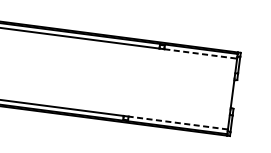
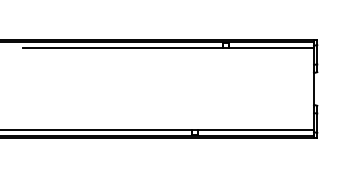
line: (200, 53) -> (271, 47), dashed -> solid
line: (178, 123) -> (256, 130), dashed -> solid

